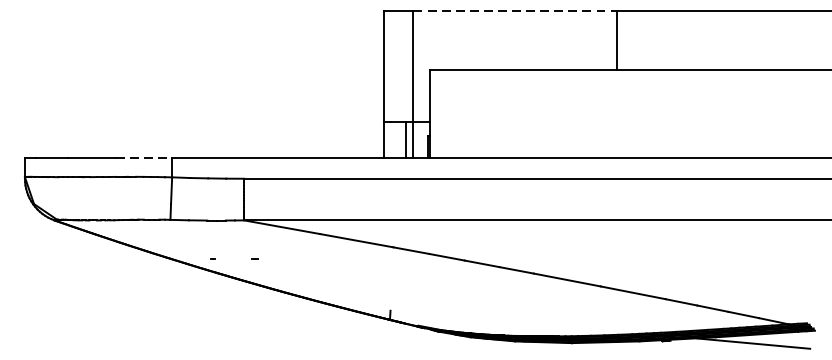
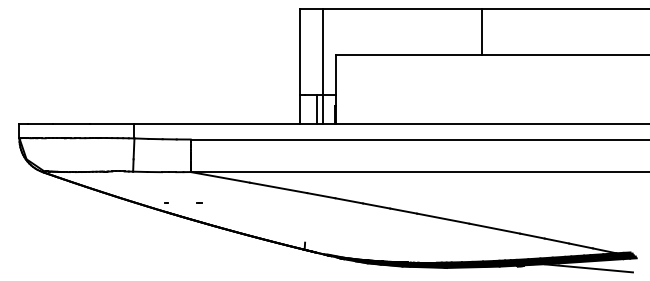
line: (515, 11) -> (402, 8), dashed -> solid
line: (144, 158) -> (112, 123), dashed -> solid

